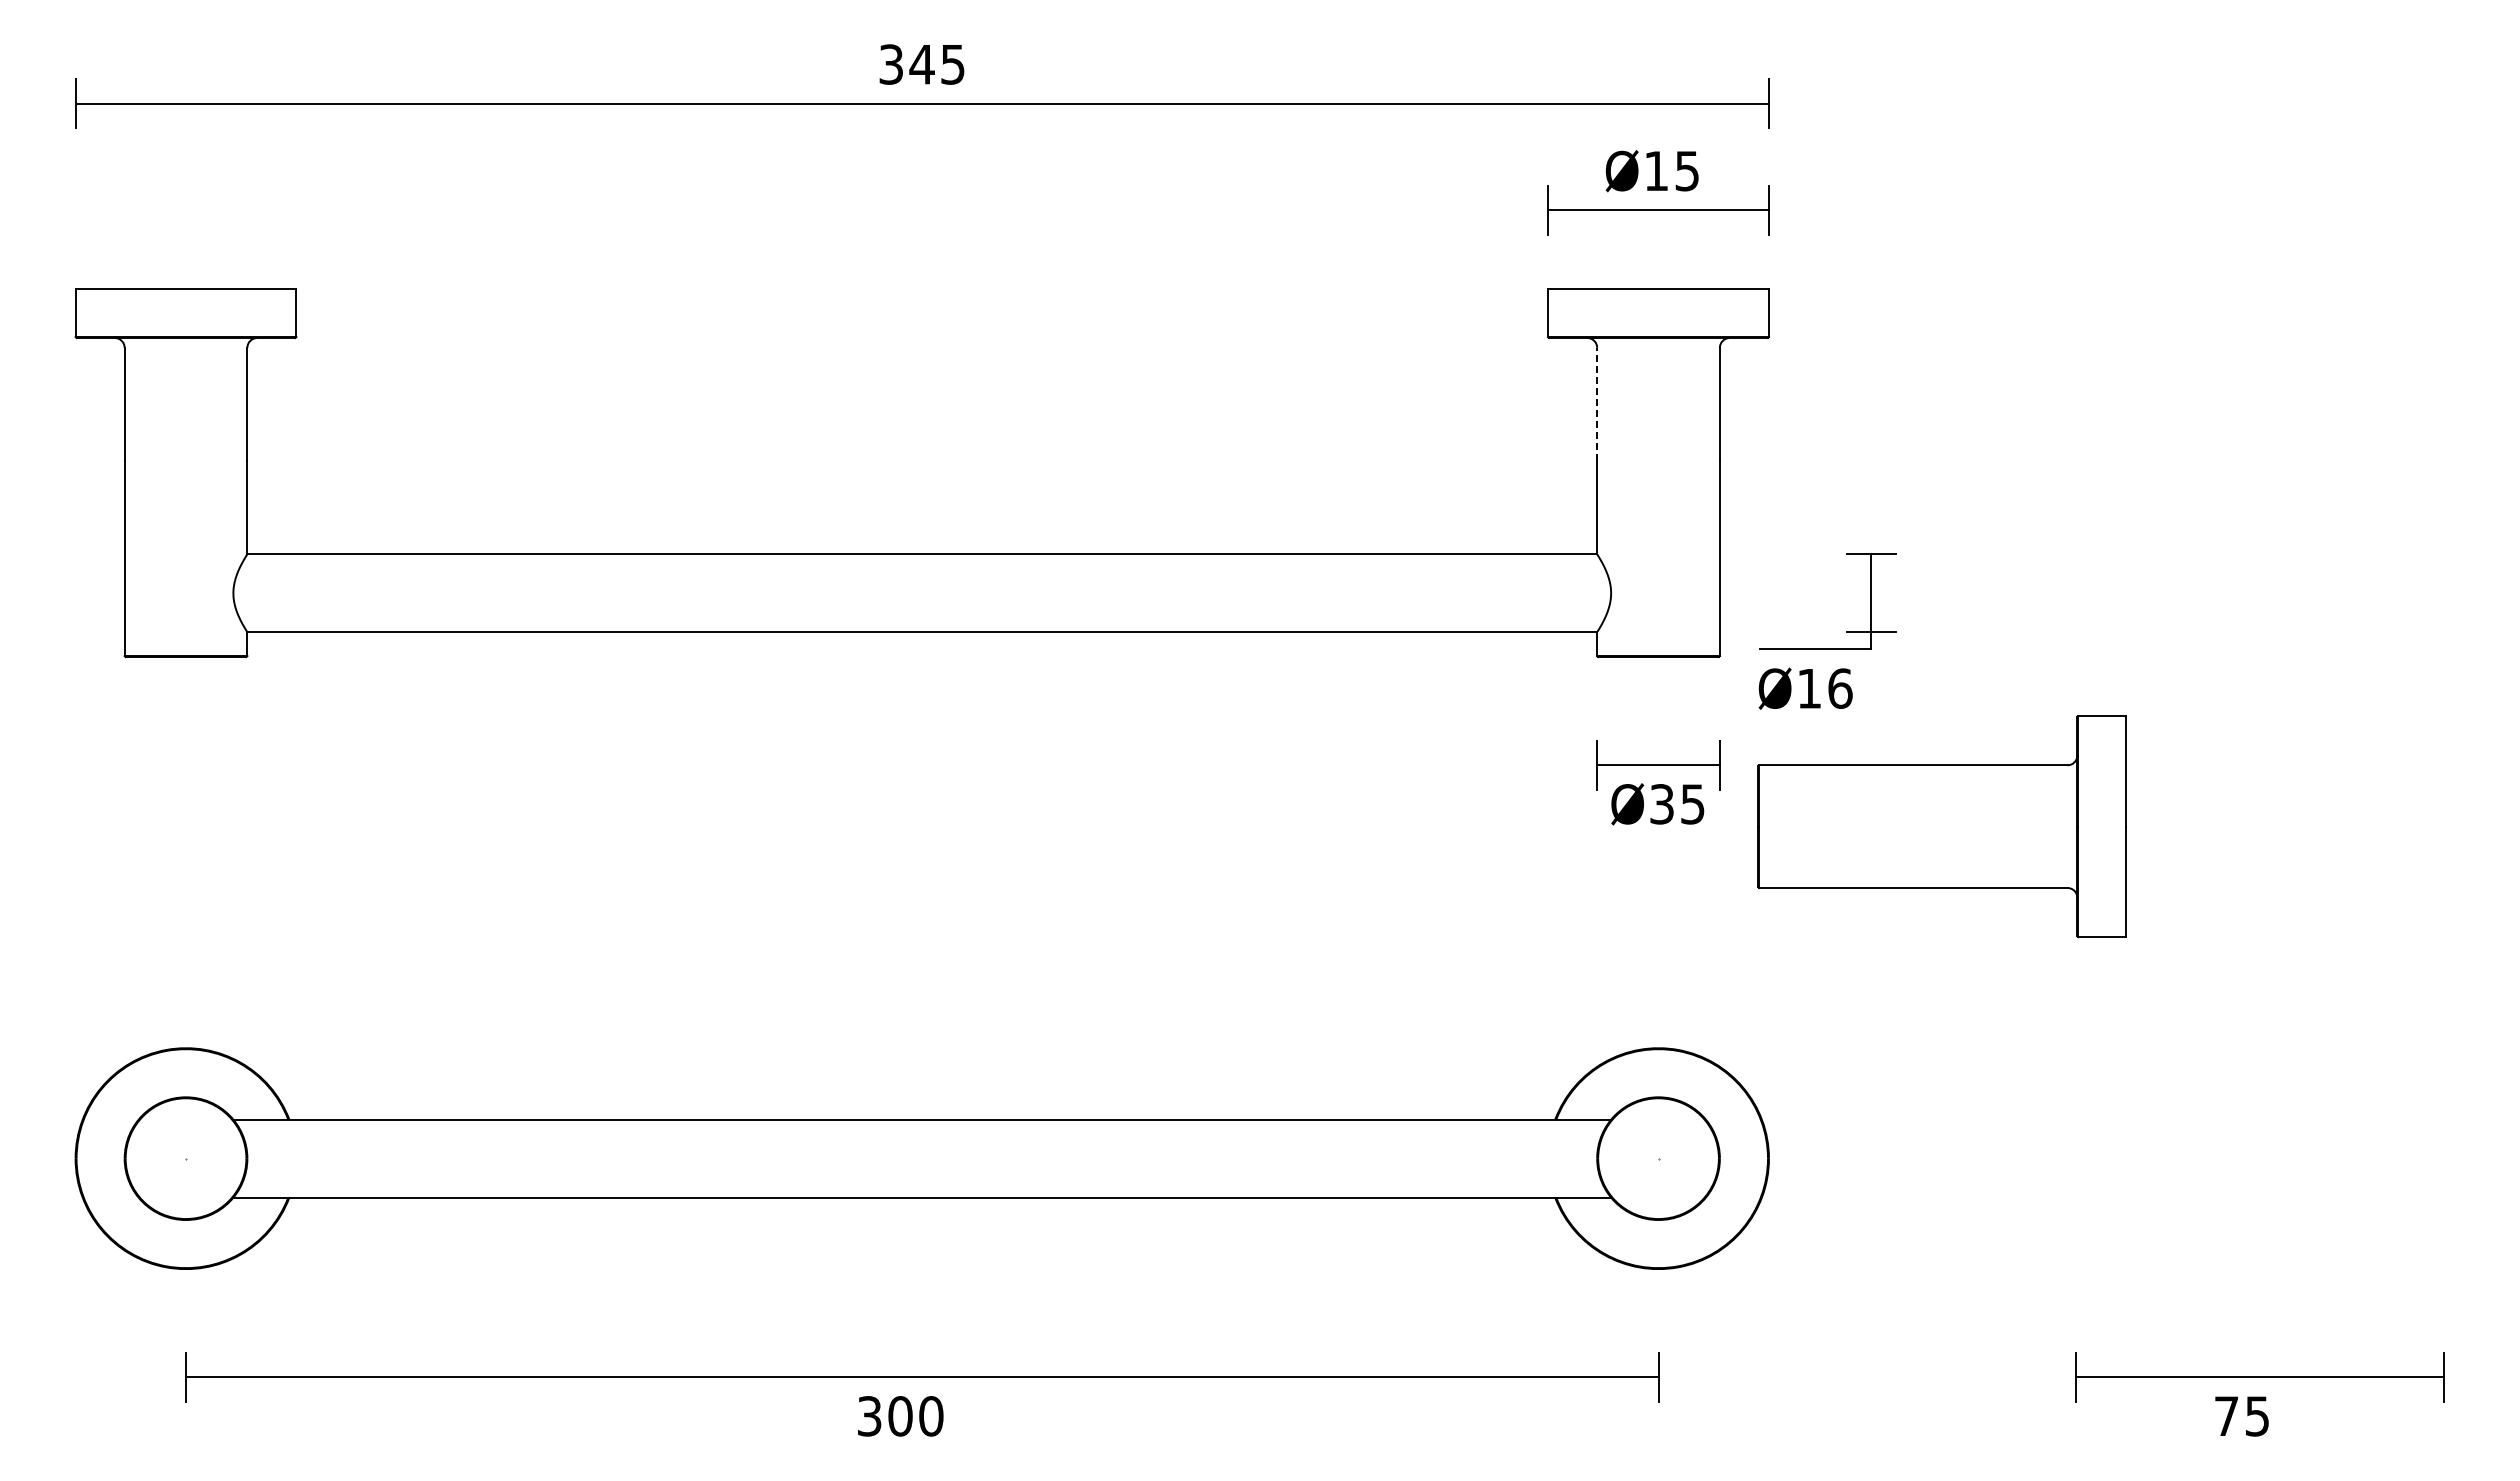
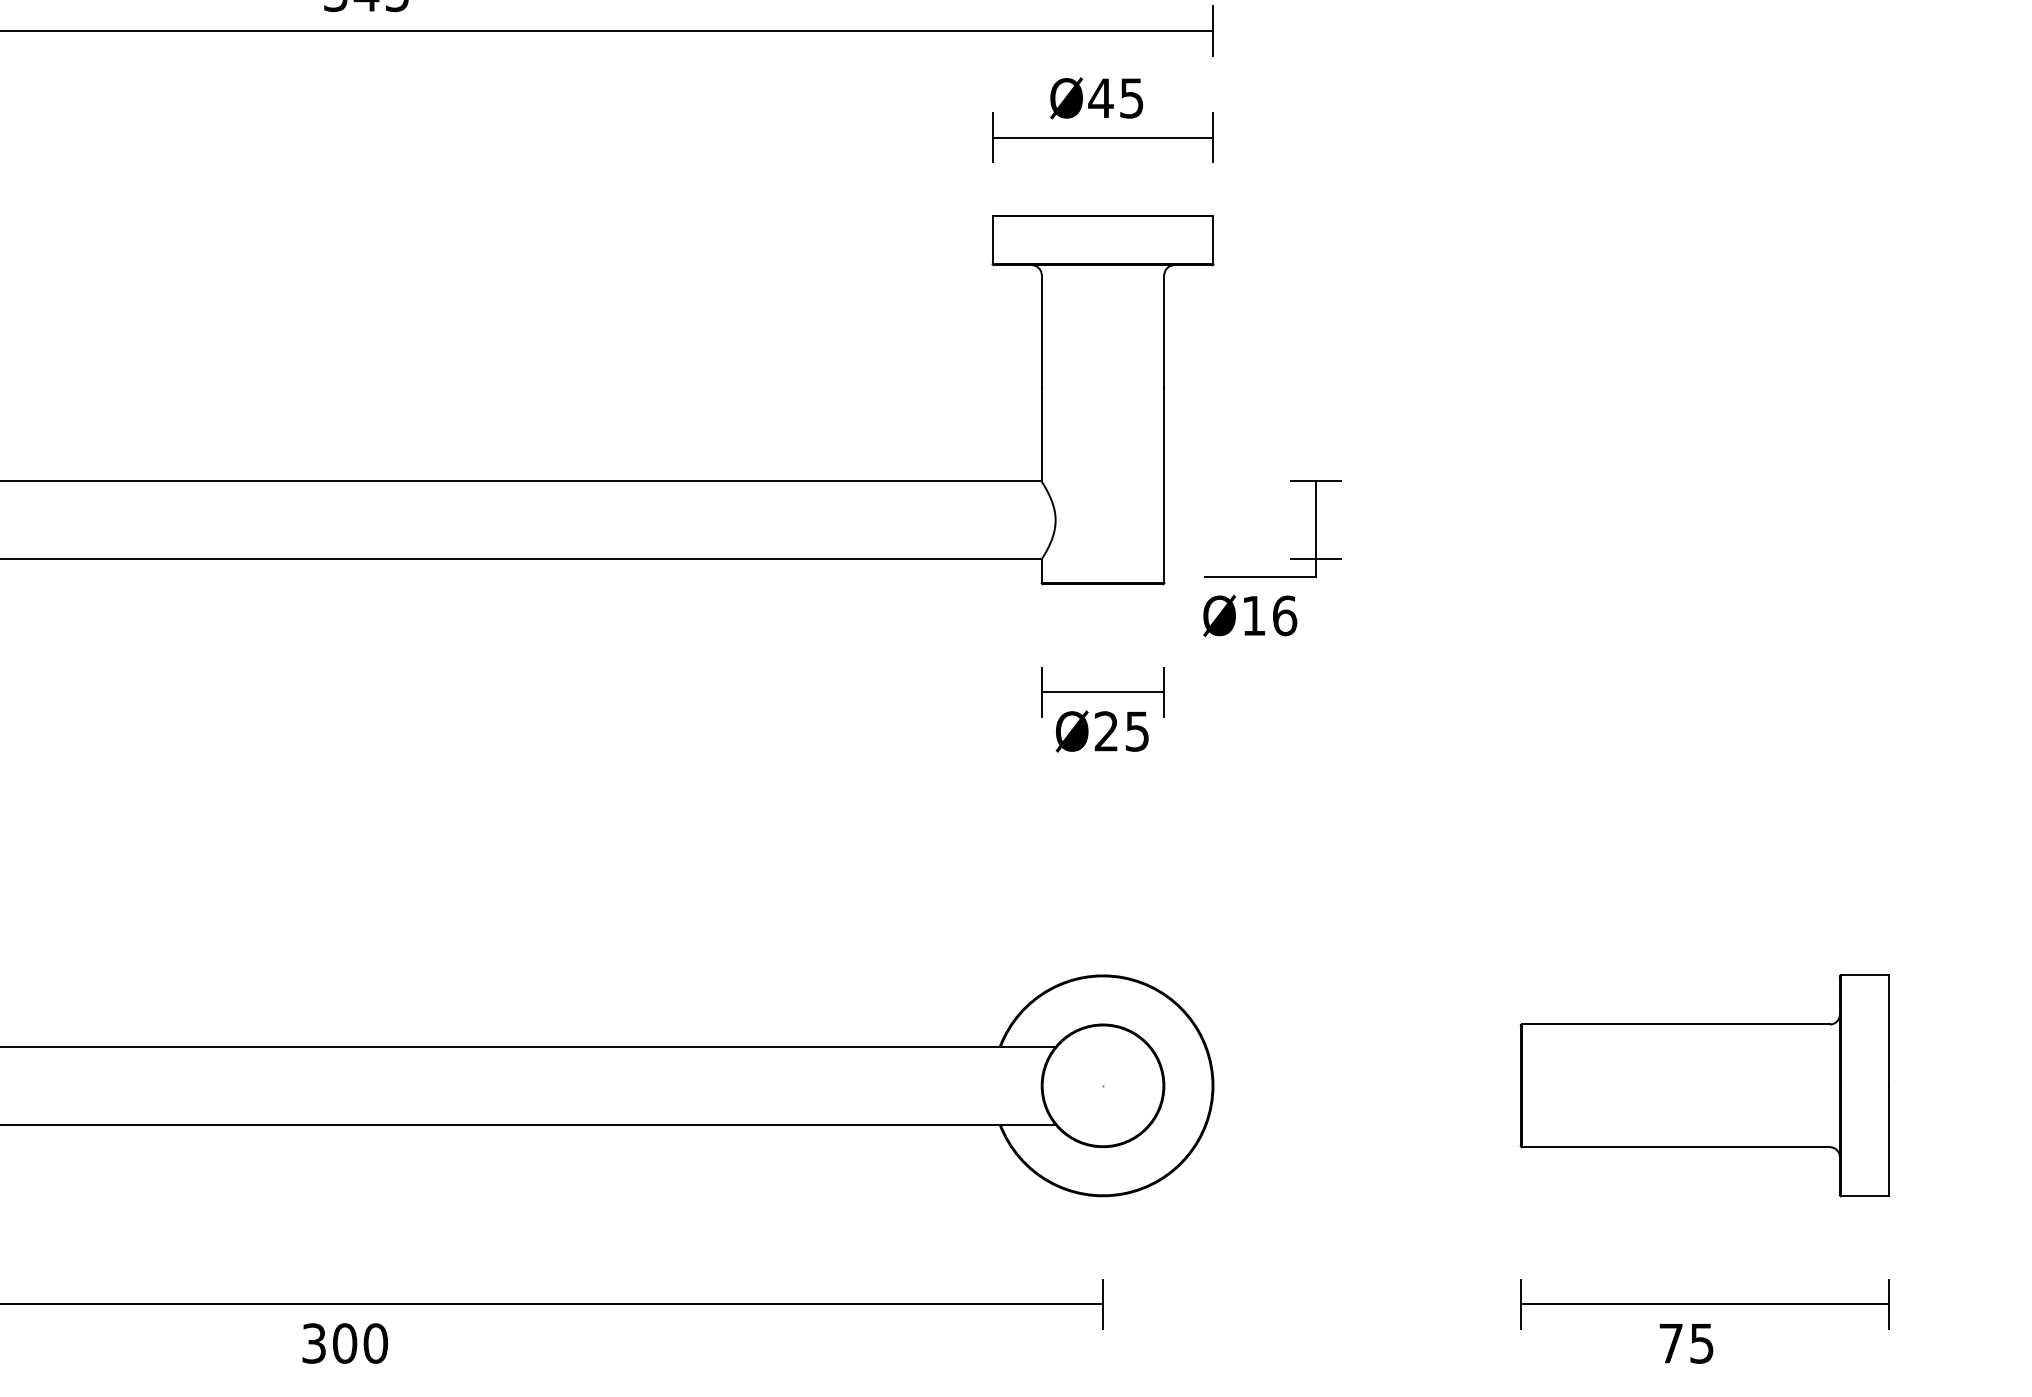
text: (1656, 170) -> (1101, 97), Ø15 -> Ø45
line: (1597, 403) -> (1042, 330), dashed -> solid
text: (1661, 804) -> (1106, 731), Ø35 -> Ø25
part: (1941, 826) -> (1704, 1085), moved

